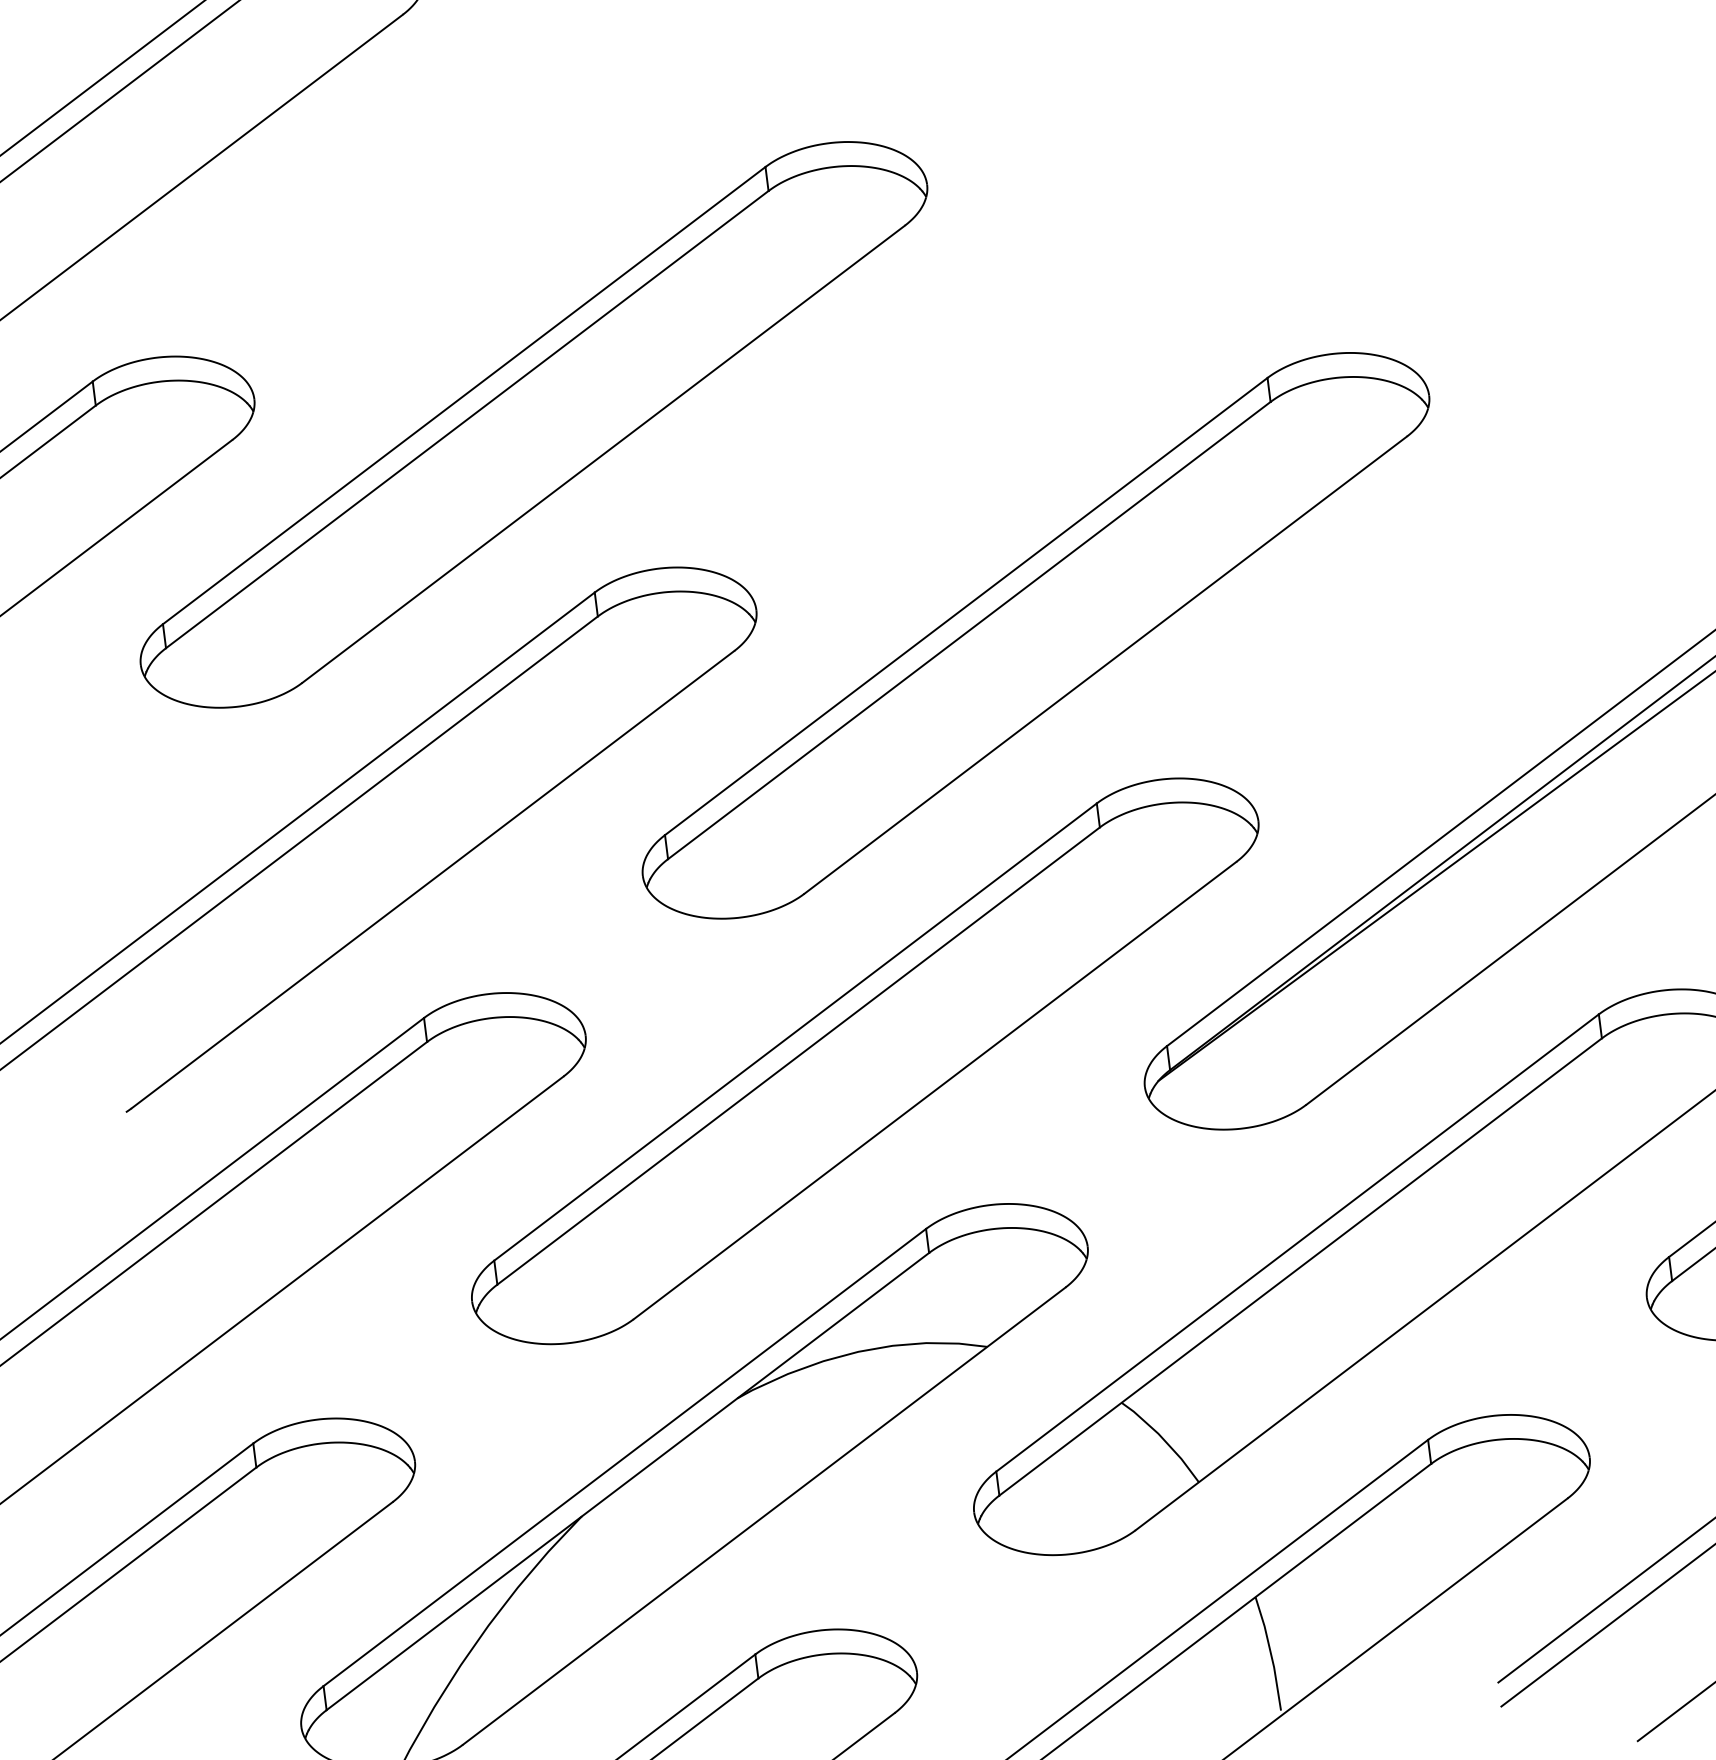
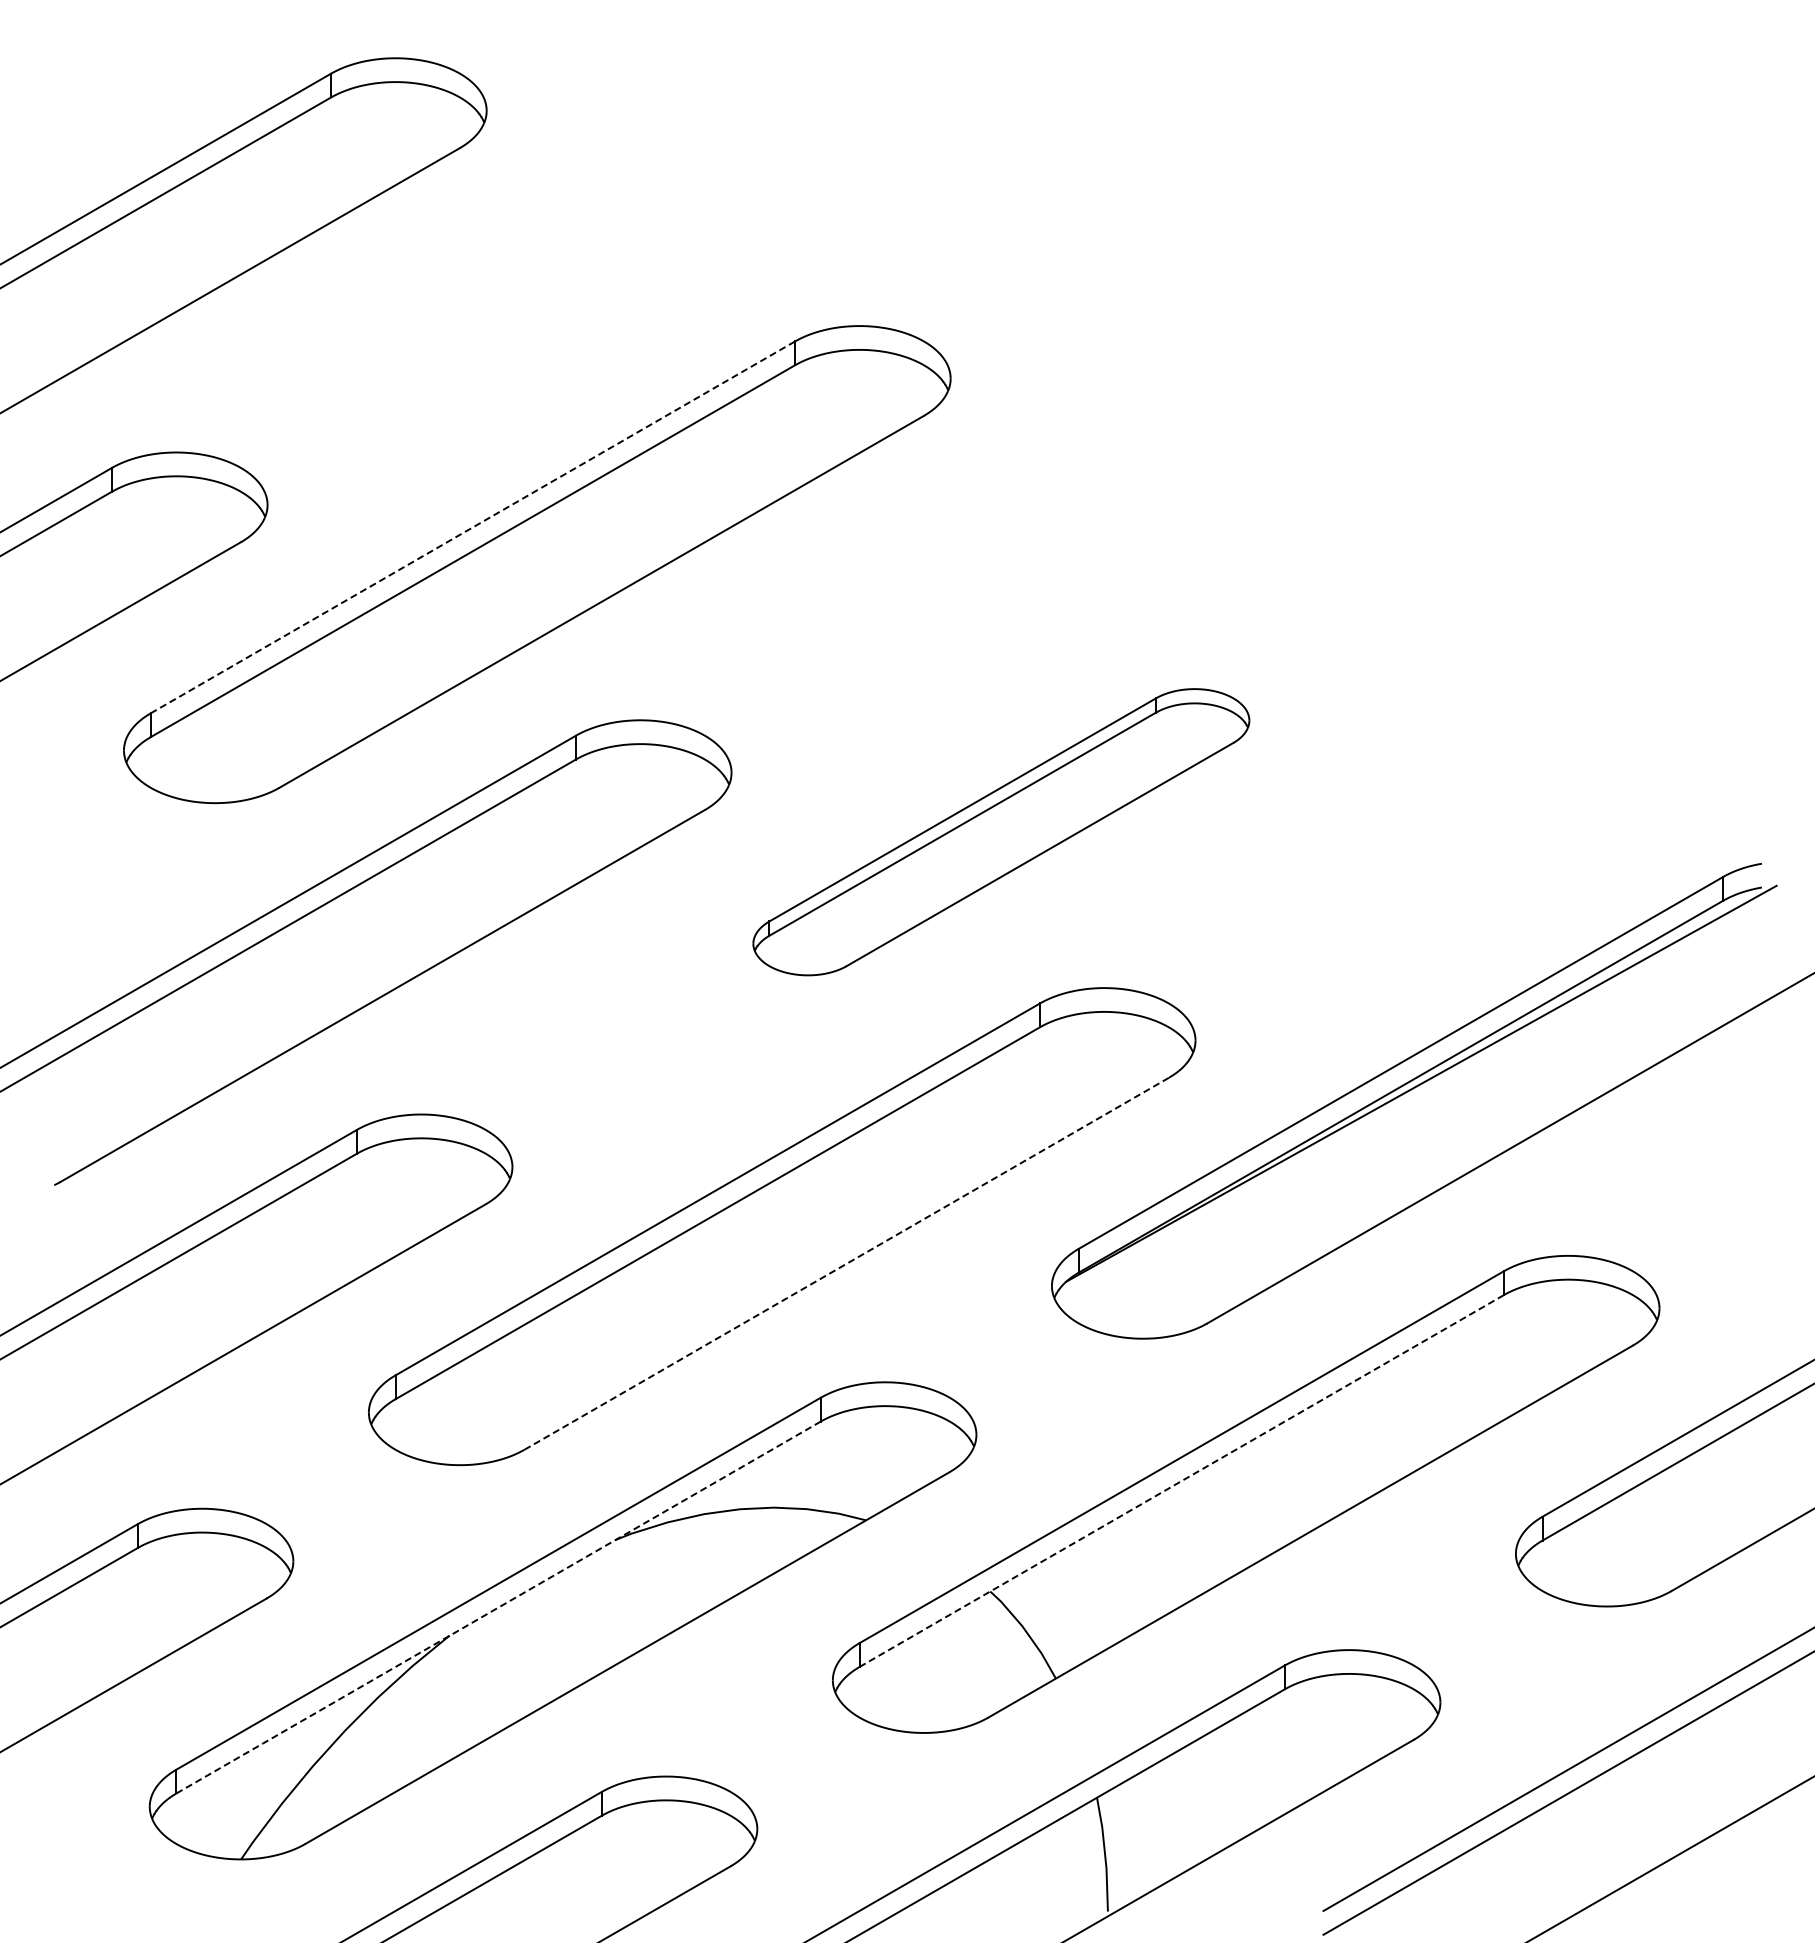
line: (464, 395) -> (473, 527), solid -> dashed
part: (1036, 634) -> (1001, 831), size x0.6
line: (934, 1091) -> (846, 1264), solid -> dashed
line: (1301, 1266) -> (1182, 1480), solid -> dashed
line: (628, 1481) -> (499, 1607), solid -> dashed

